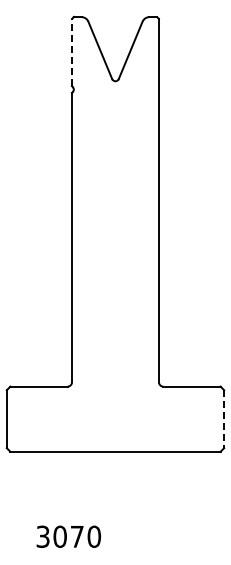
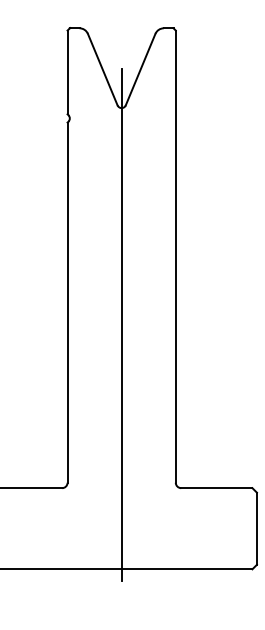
line: (72, 52) -> (68, 72), dashed -> solid
line: (115, 255) -> (121, 324), added
line: (224, 419) -> (257, 529), dashed -> solid

